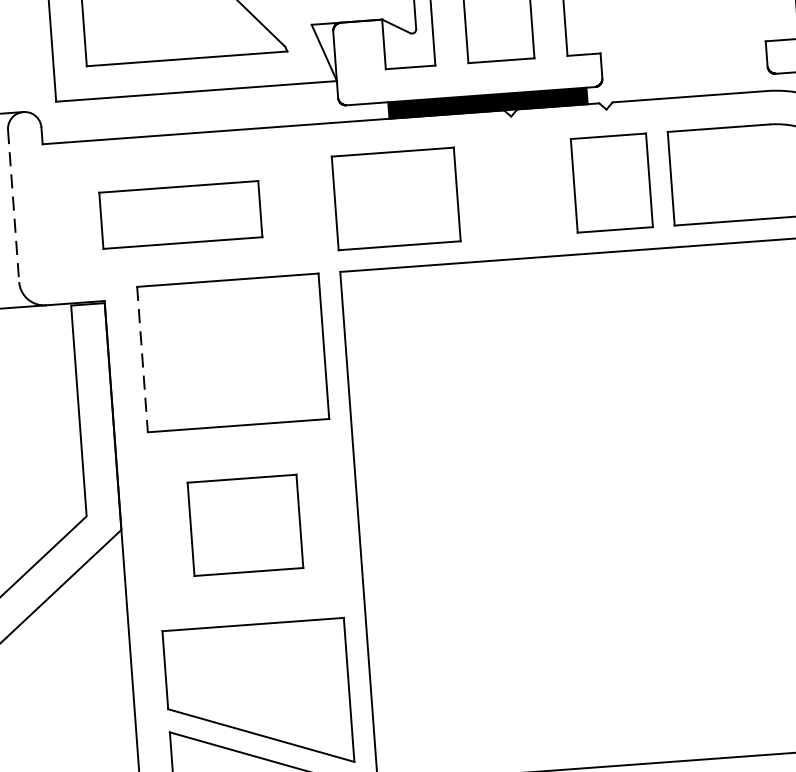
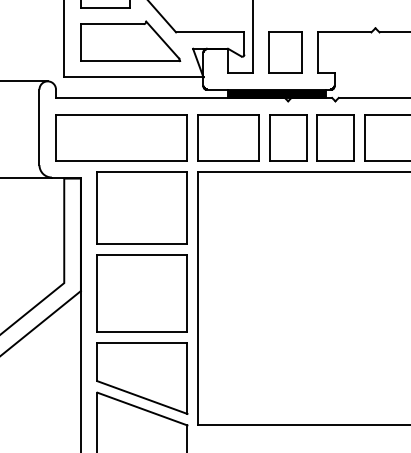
part: (517, 189) -> (288, 137), added
line: (13, 206) -> (39, 127), dashed -> solid
part: (180, 214) -> (121, 137), size x1.67
line: (142, 360) -> (97, 208), dashed -> solid
part: (243, 525) -> (141, 293), size x1.67

